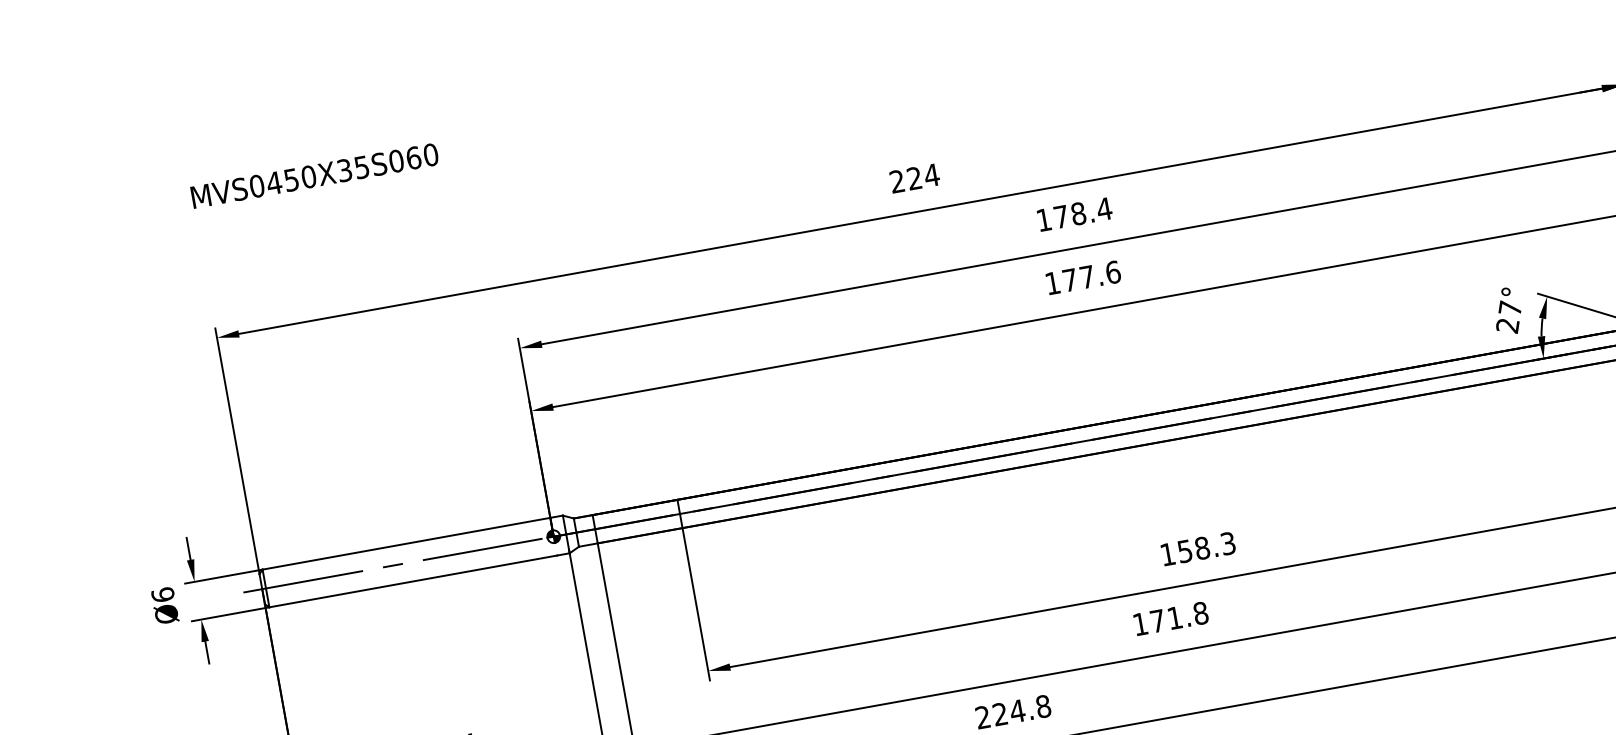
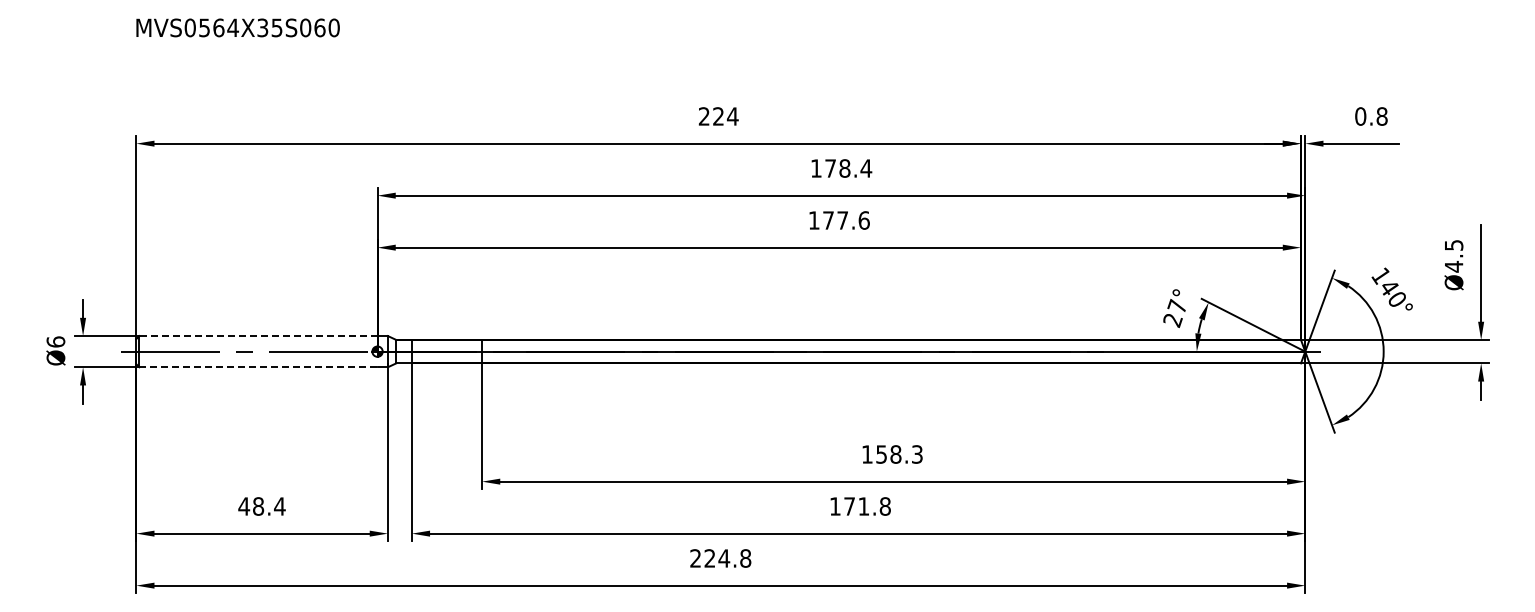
text: (291, 179) -> (218, 27), MVS0450X35S060 -> MVS0564X35S060
line: (405, 544) -> (257, 336), solid -> dashed
line: (413, 581) -> (258, 367), solid -> dashed

